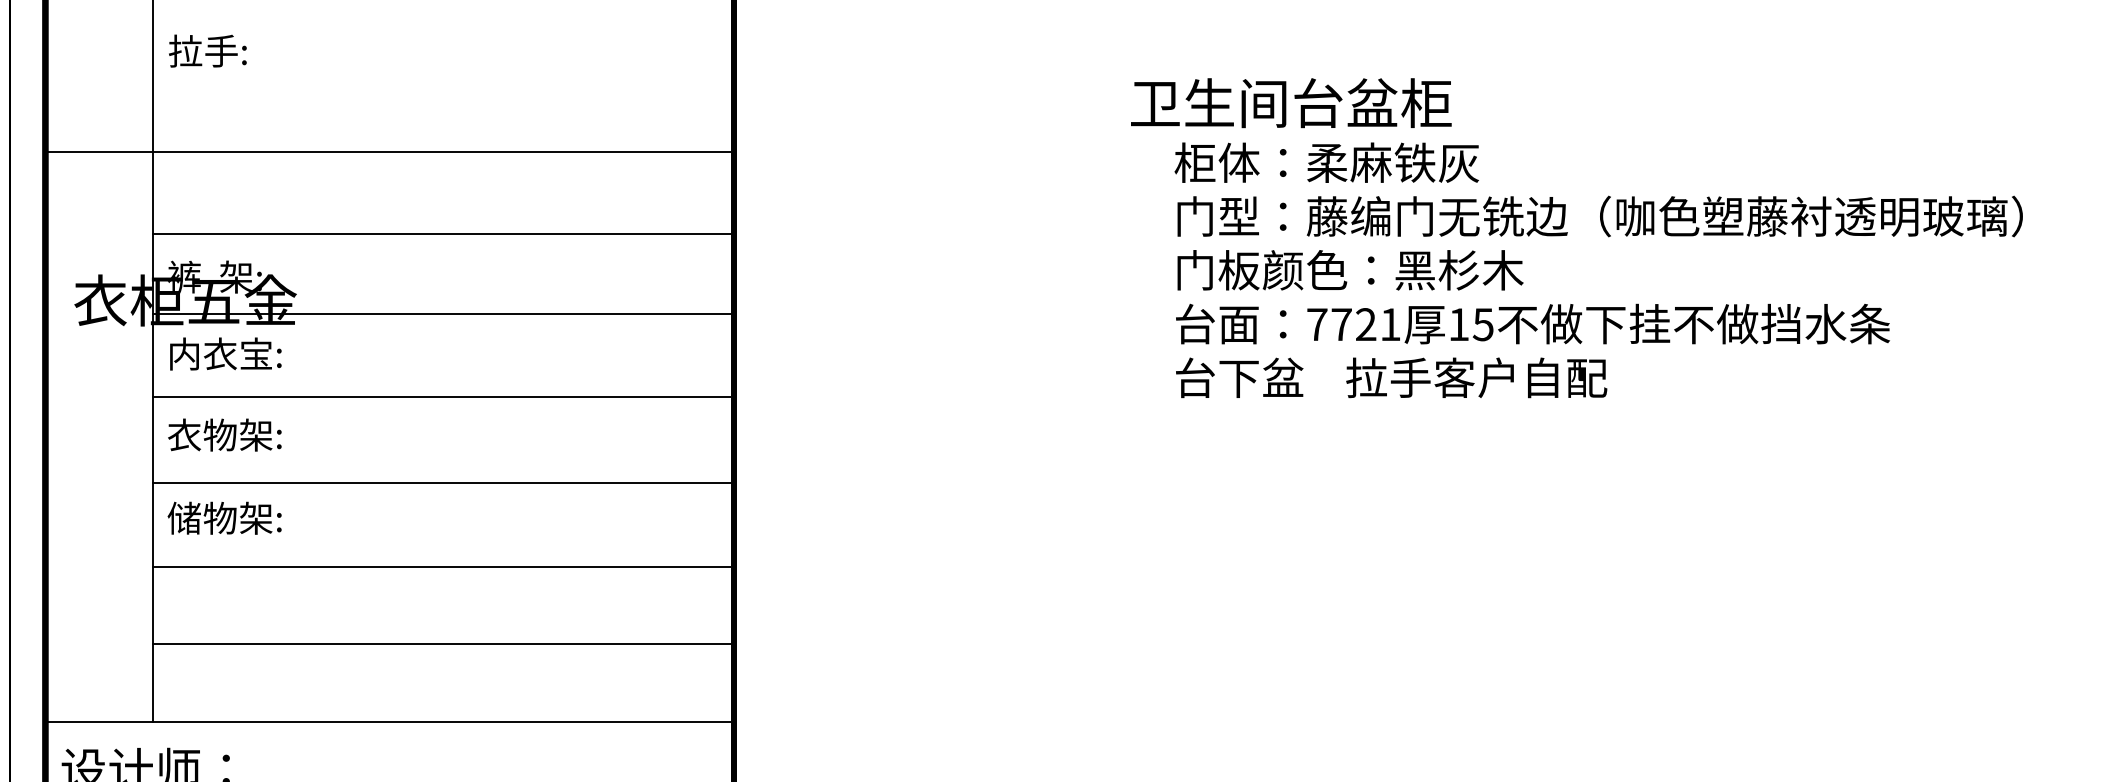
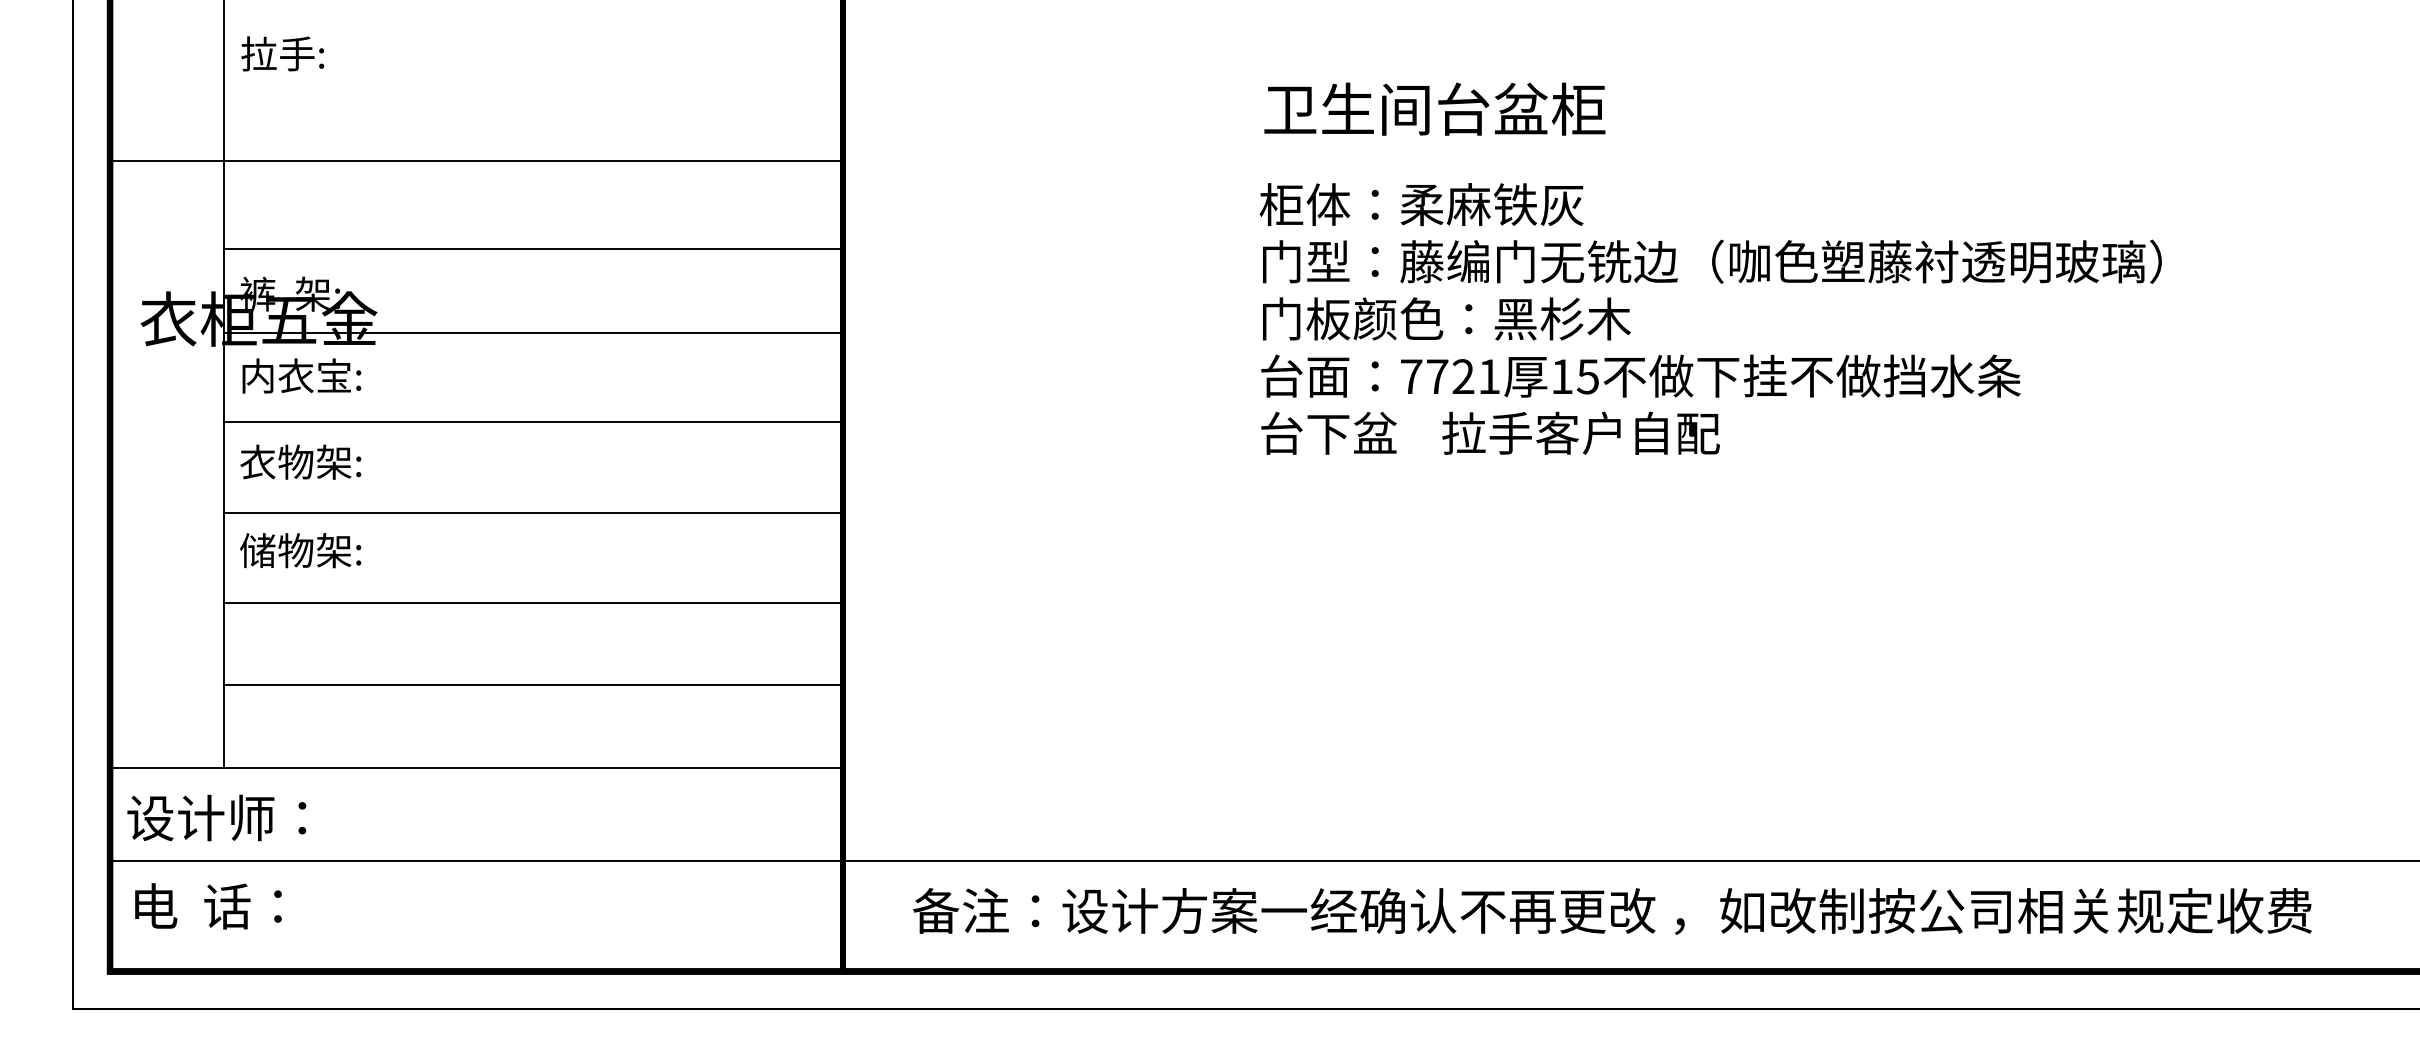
text: (1598, 269) -> (1710, 318), moved

